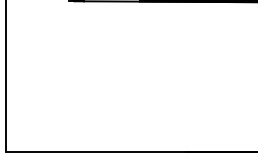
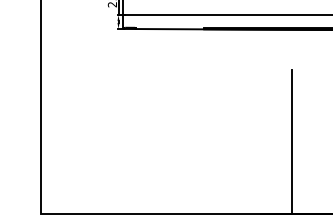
line: (211, 93) -> (291, 141), added

